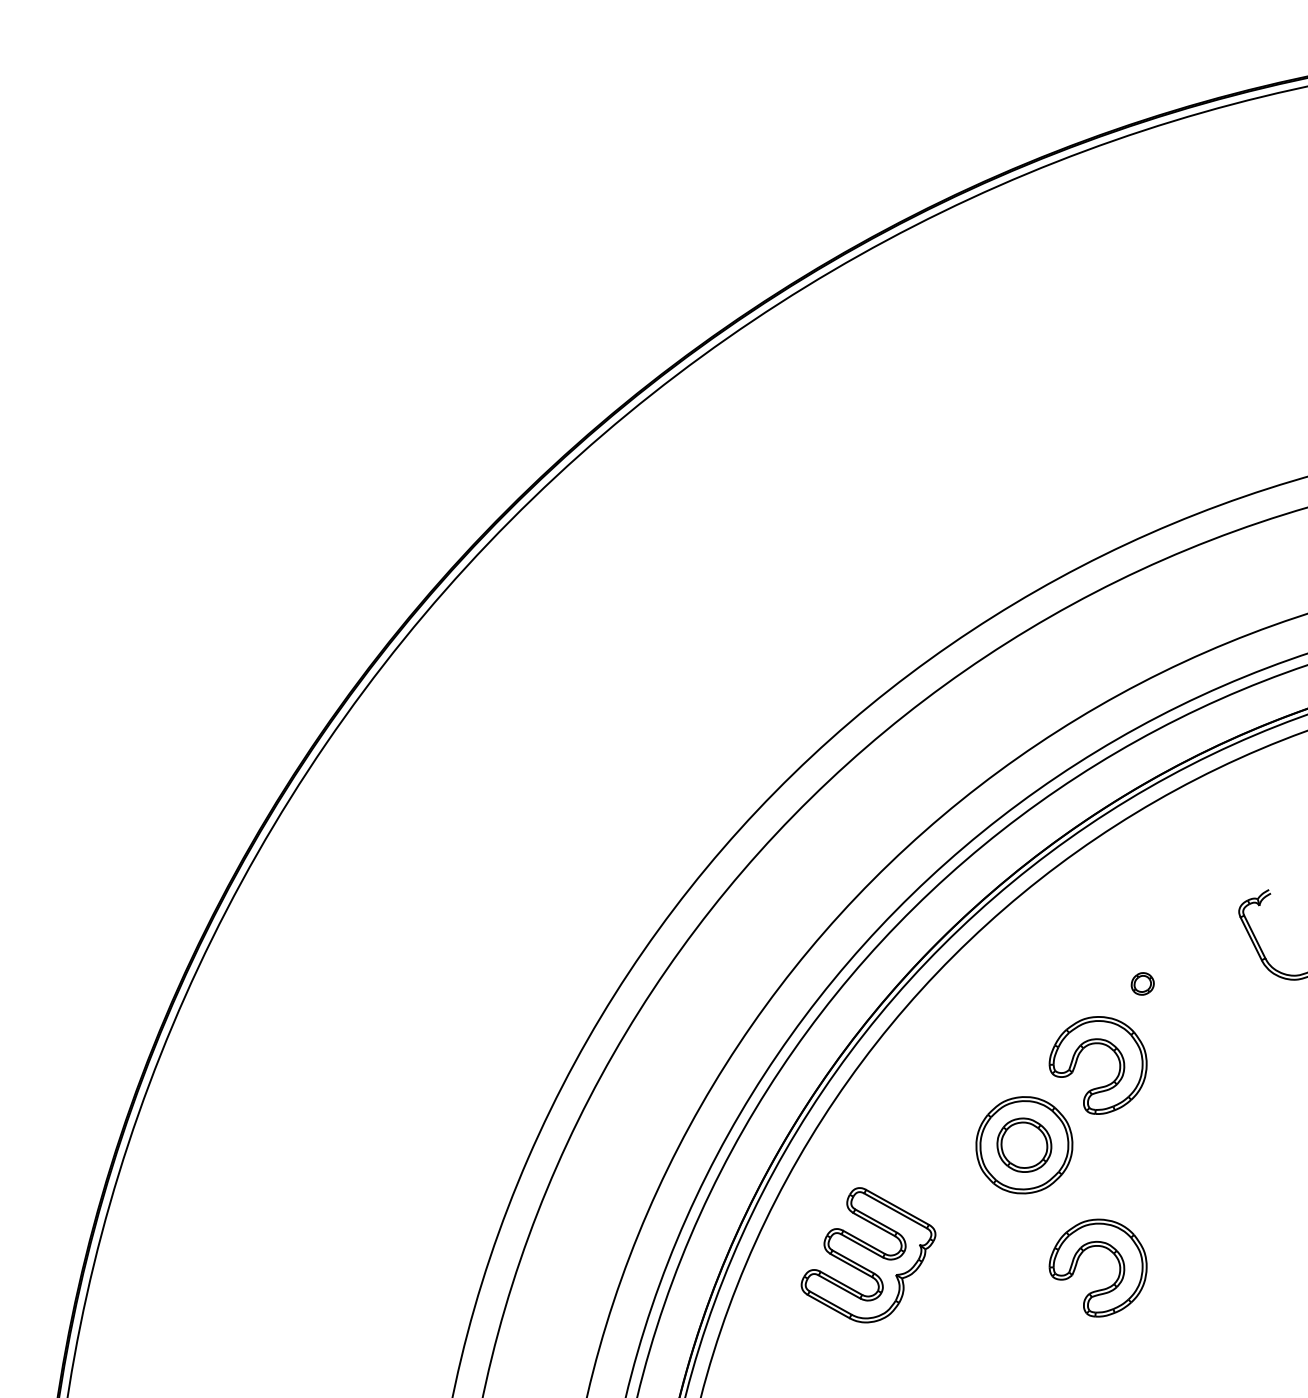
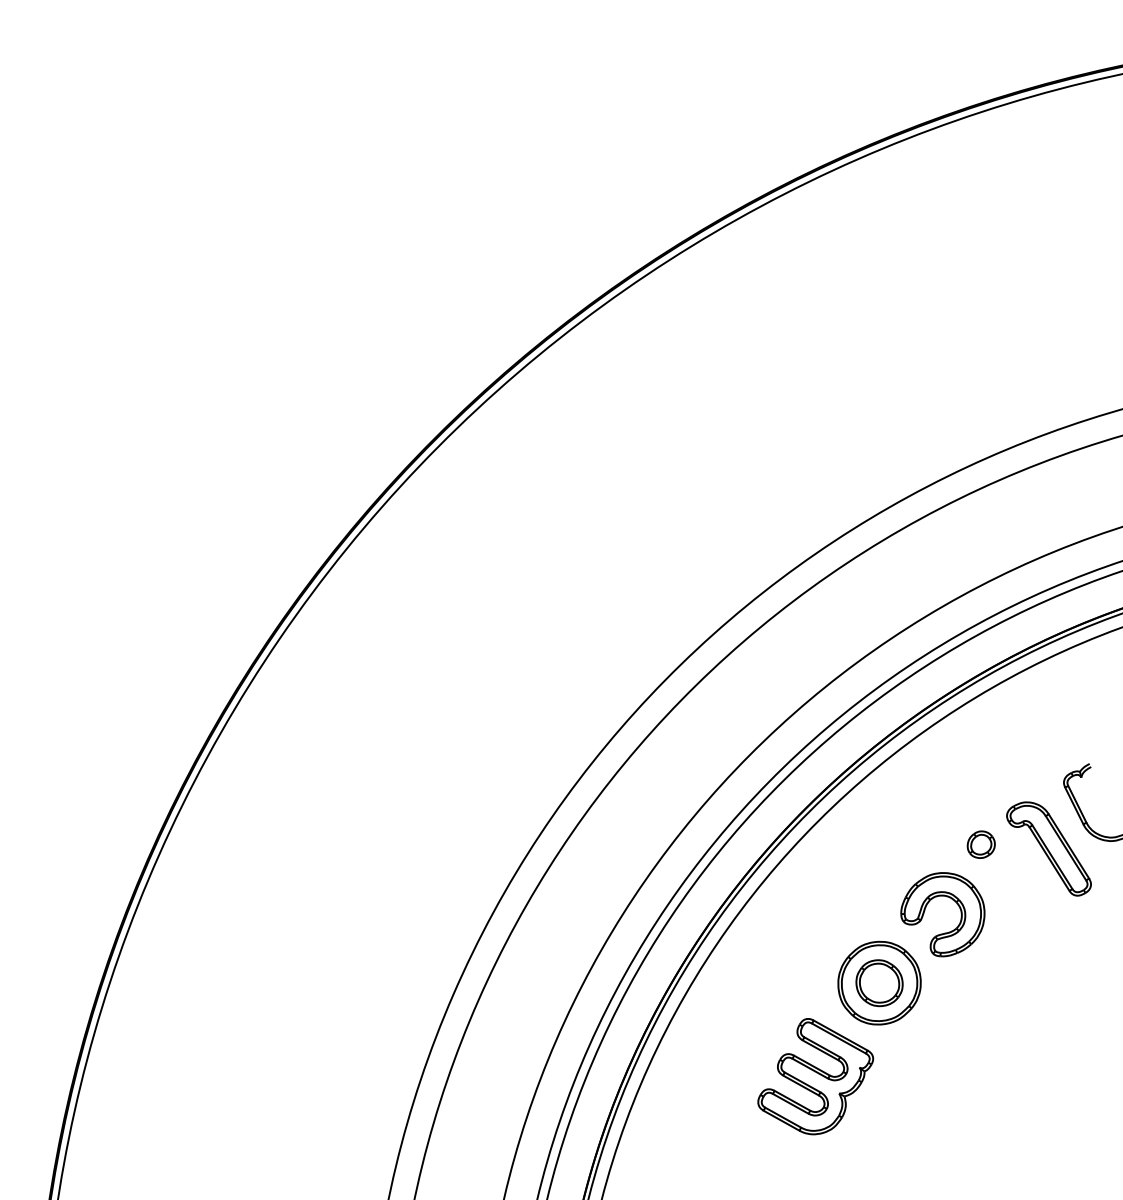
part: (1141, 983) -> (980, 844), size x1.43
part: (1221, 988) -> (1048, 848), added
part: (1109, 1251) -> (952, 1074), removed
part: (868, 1255) -> (815, 1076), moved

